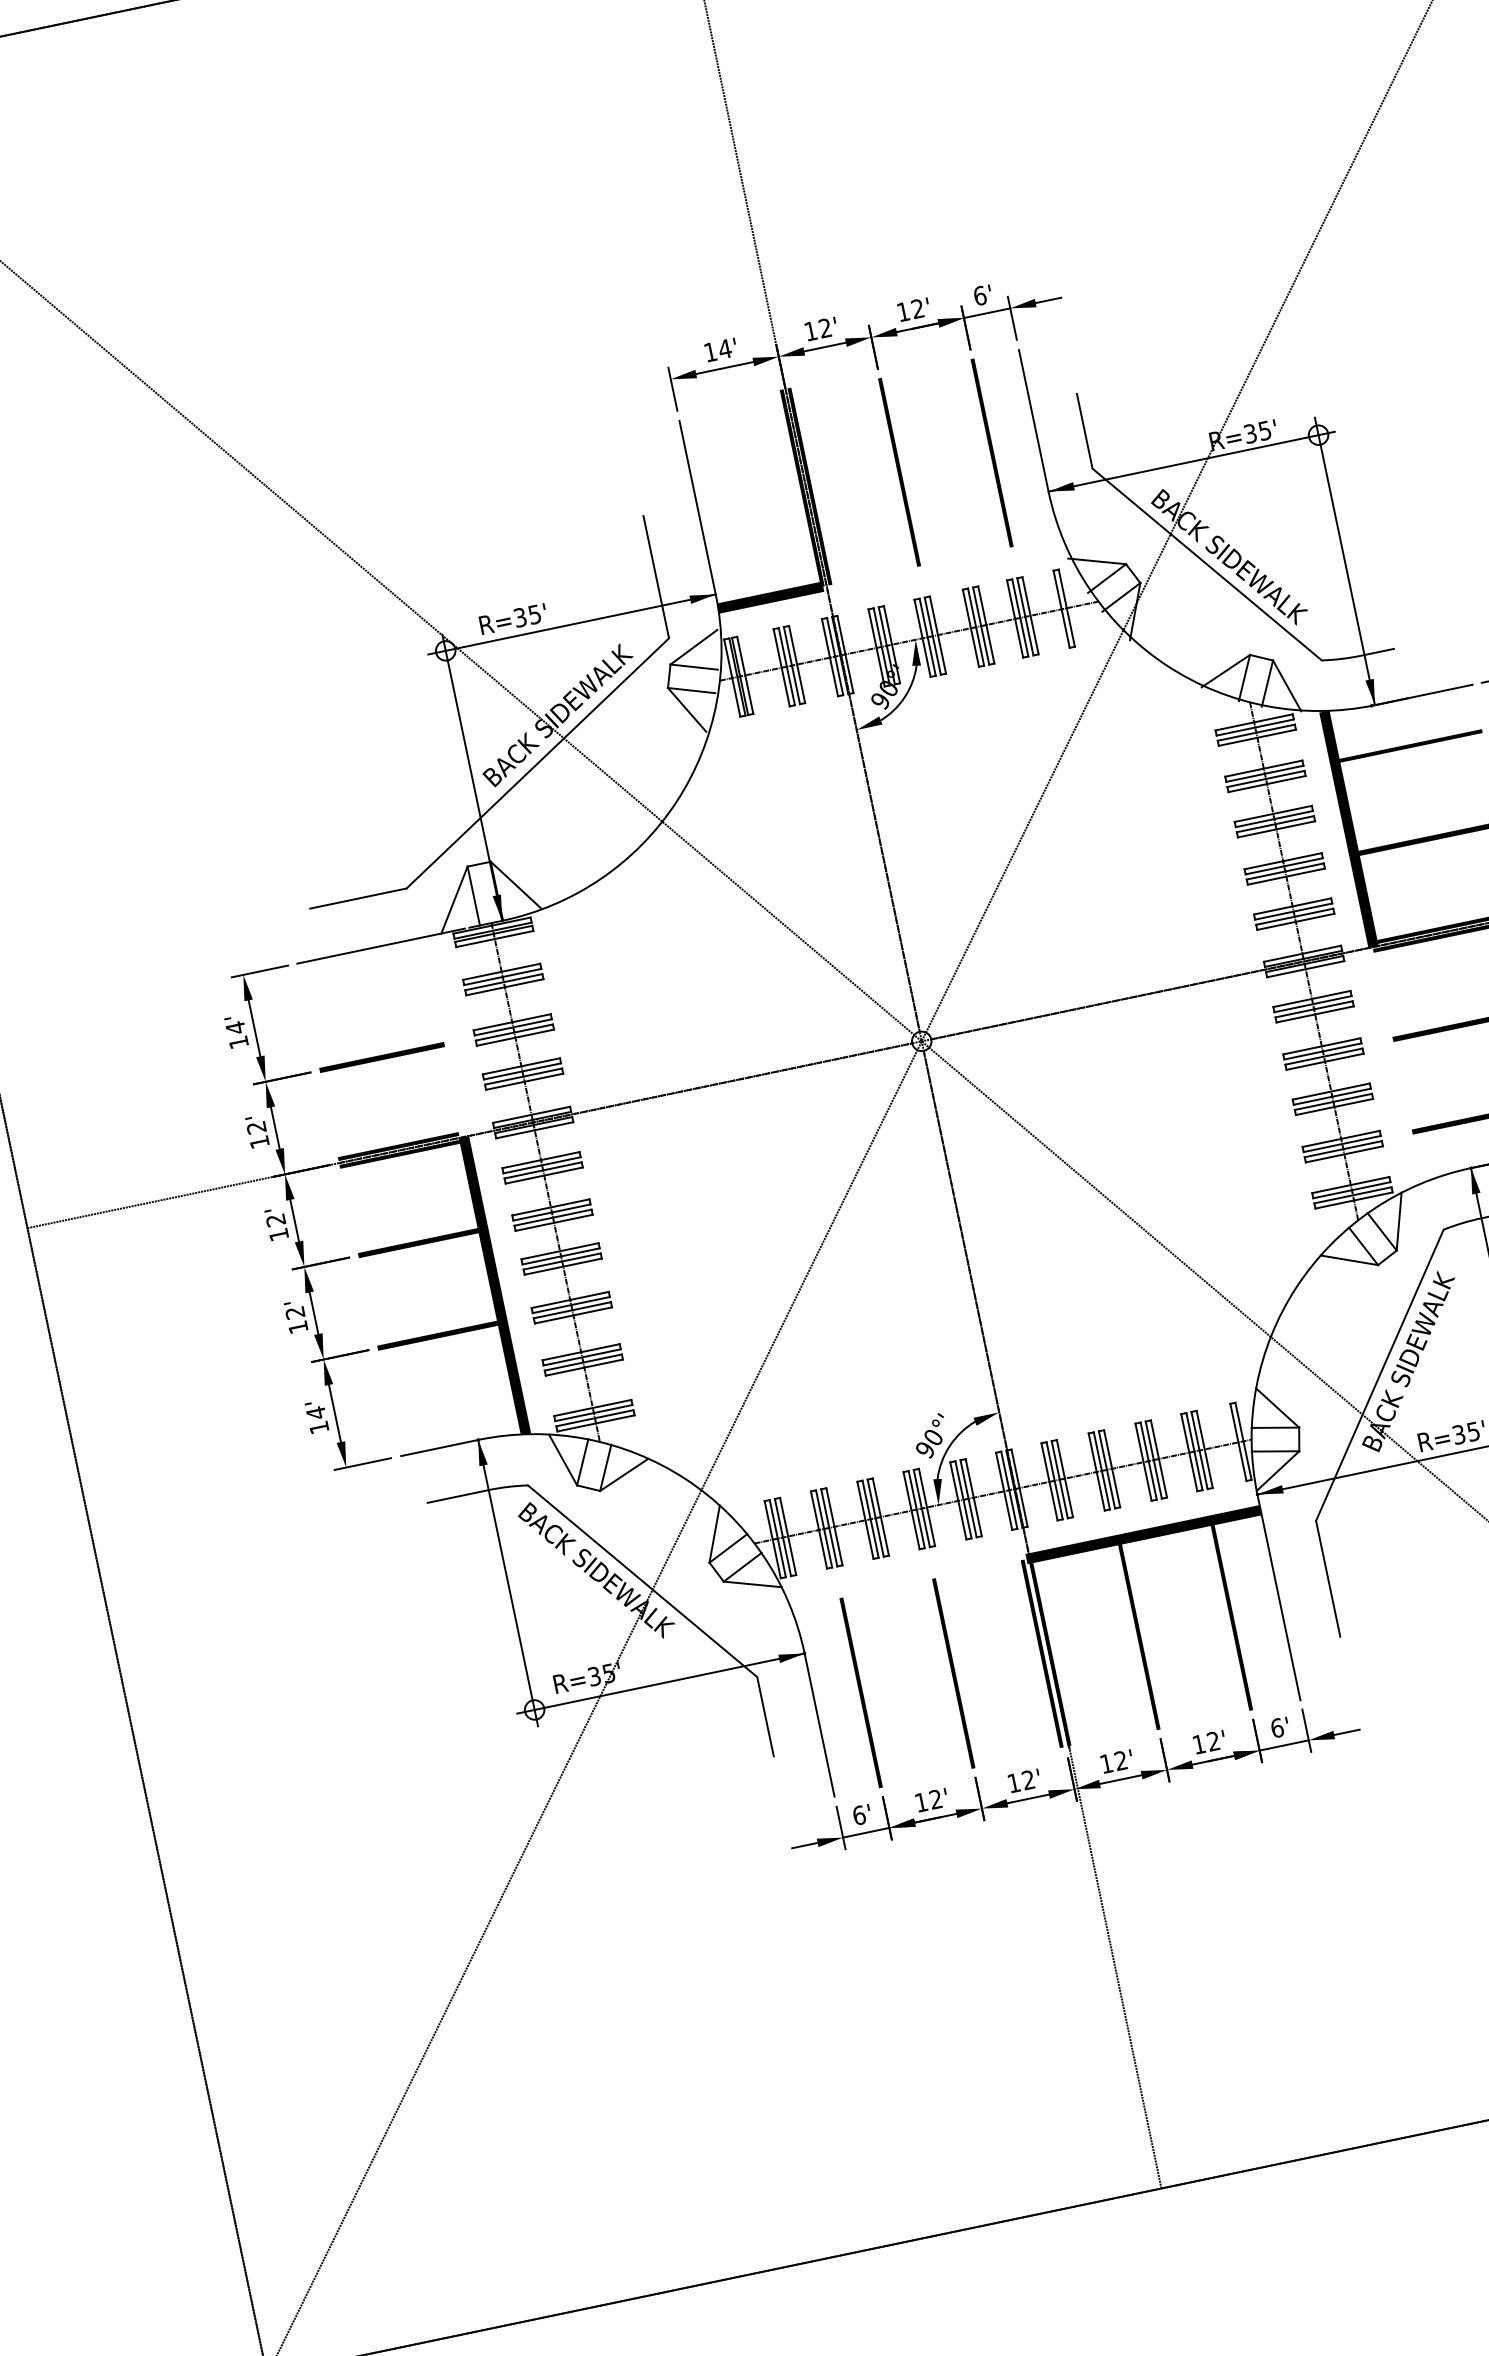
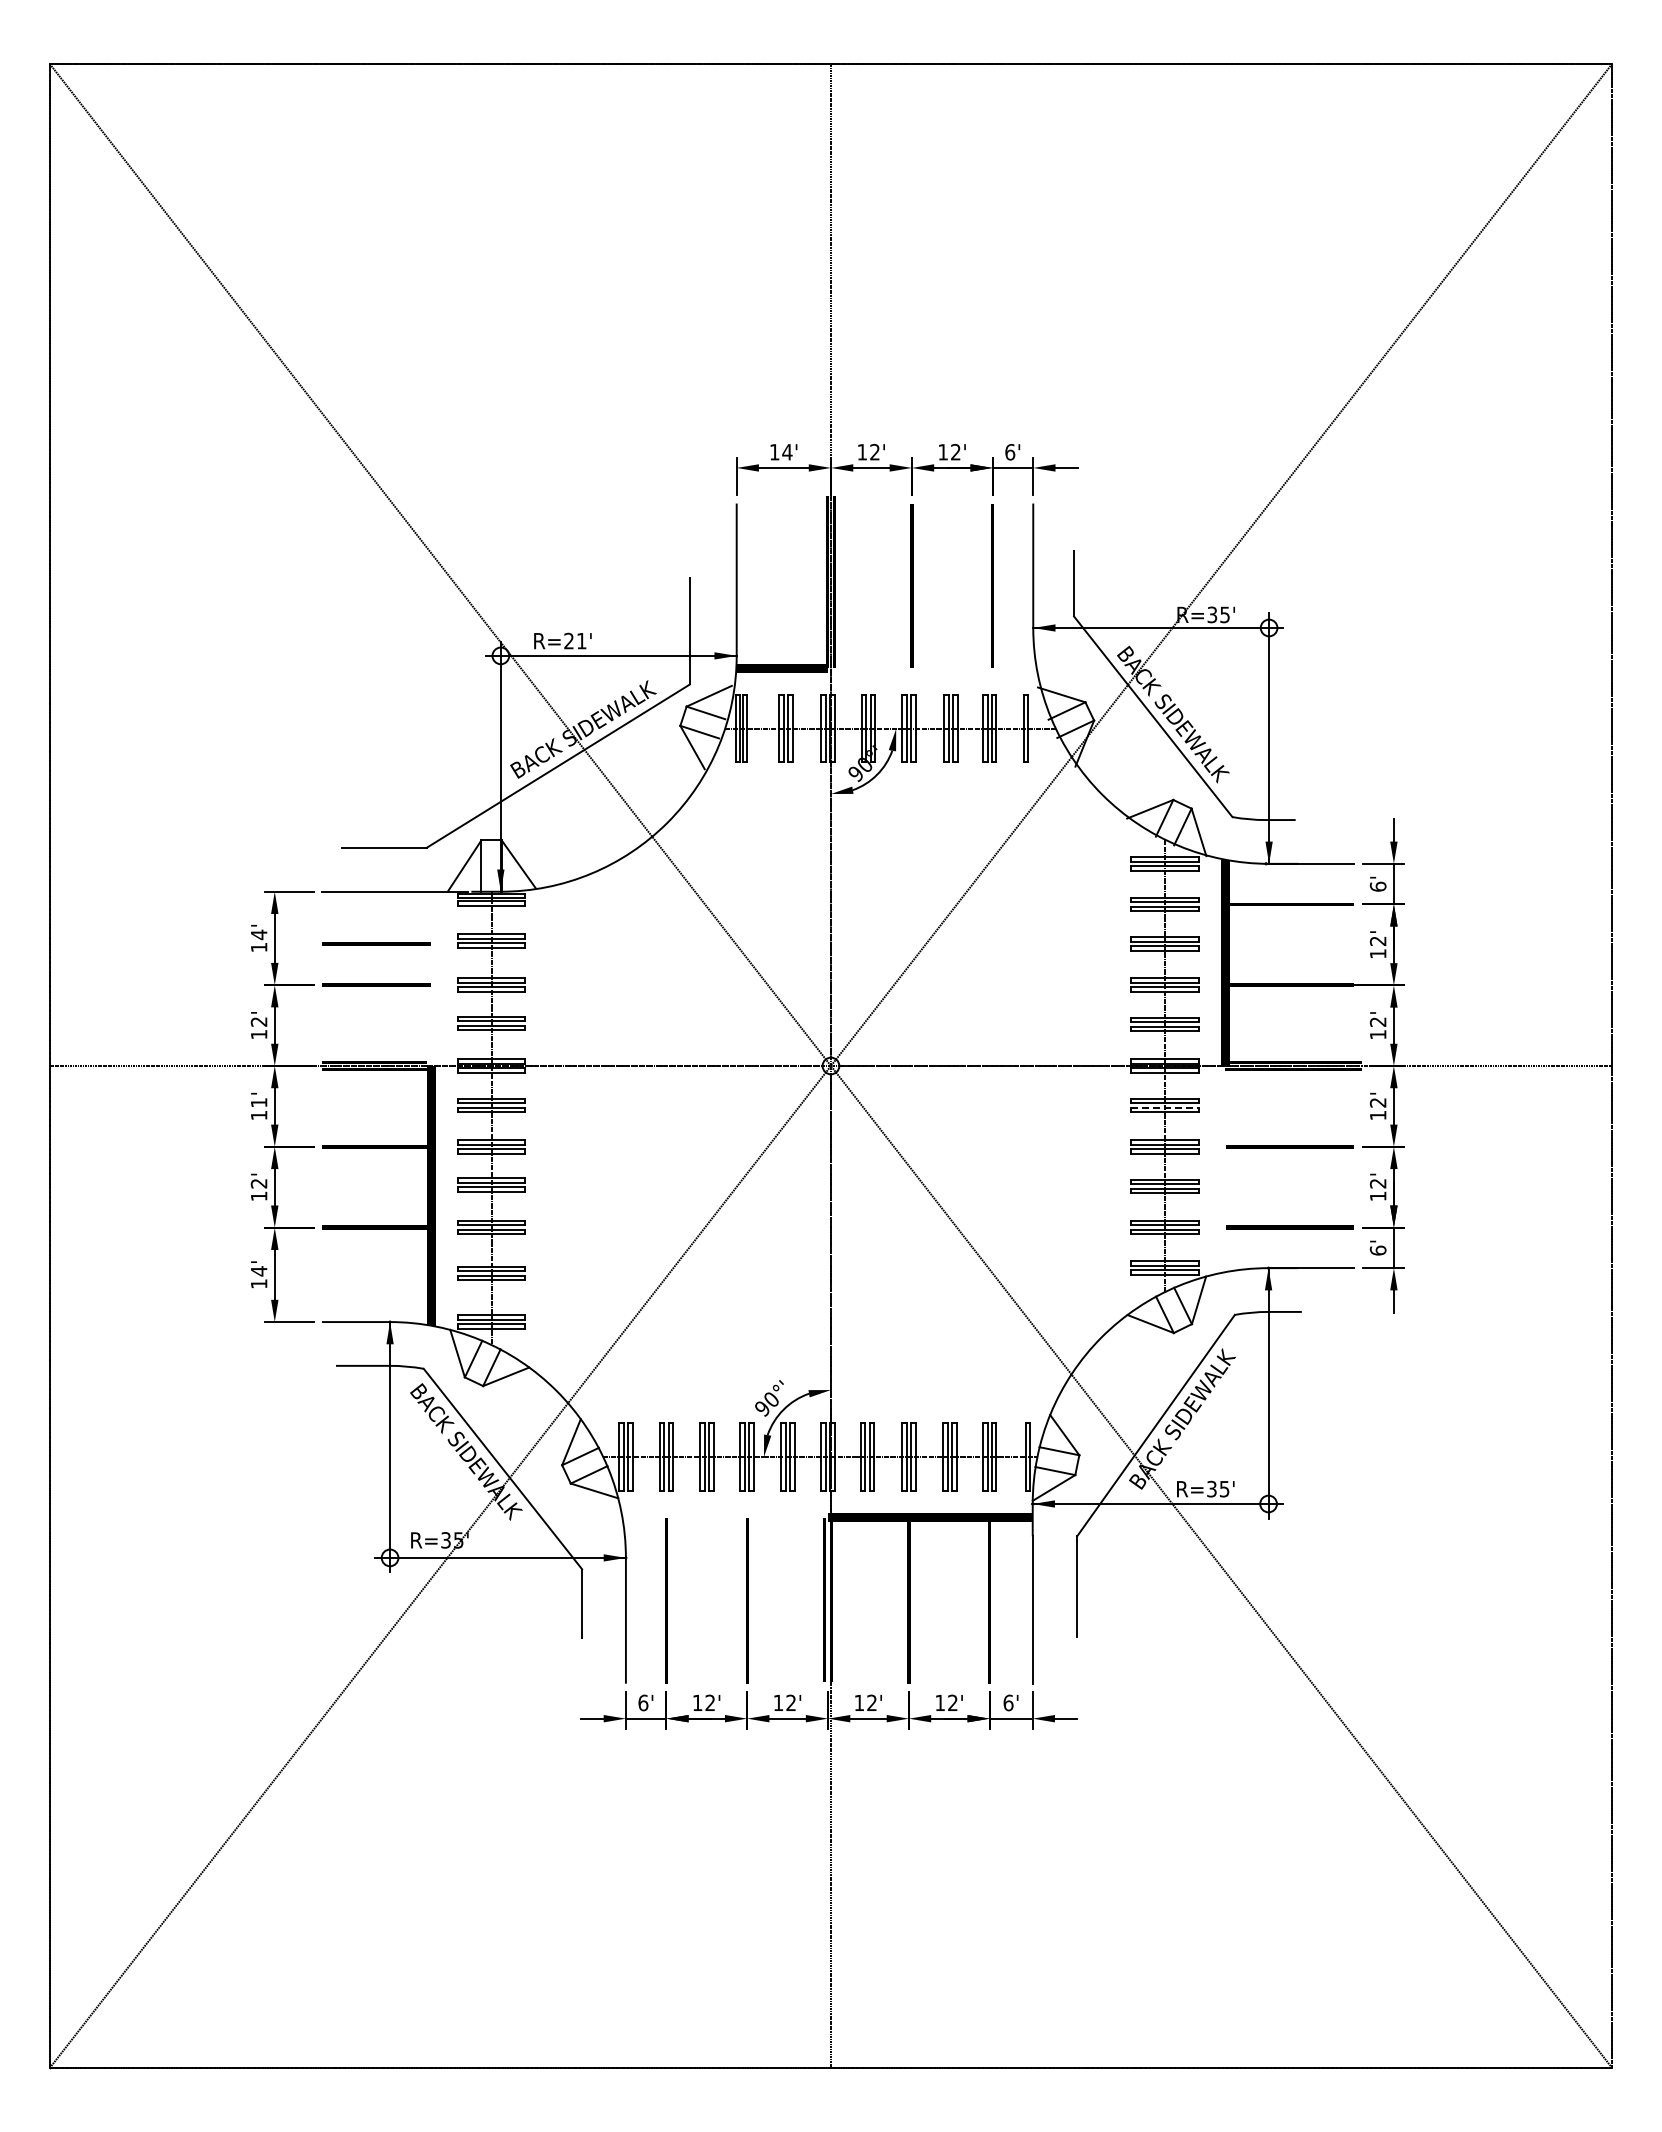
text: (527, 616) -> (575, 641), R=35' -> R=21'
line: (1314, 1008) -> (1165, 1107), solid -> dashed
line: (372, 1009) -> (376, 943), added
text: (275, 1220) -> (258, 1102), 12' -> 11'

